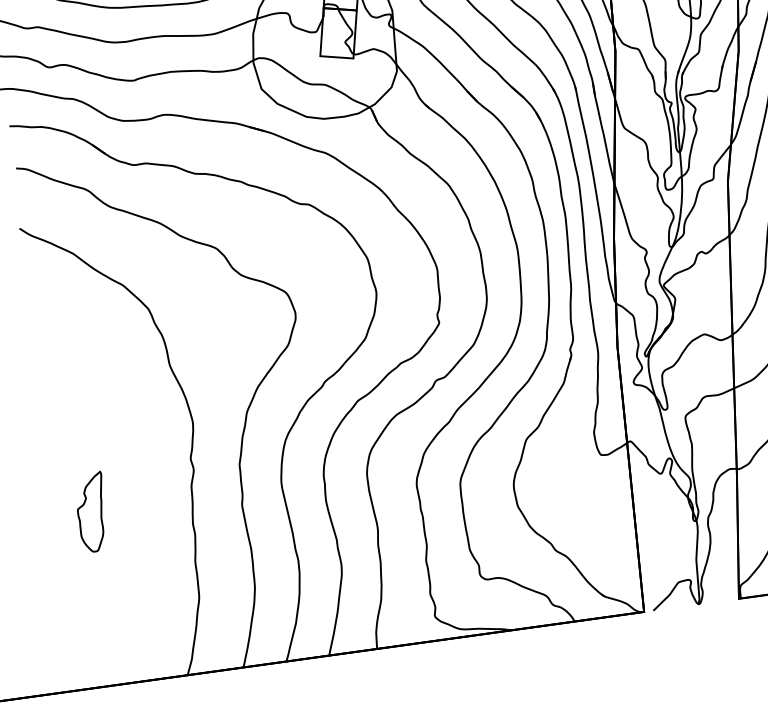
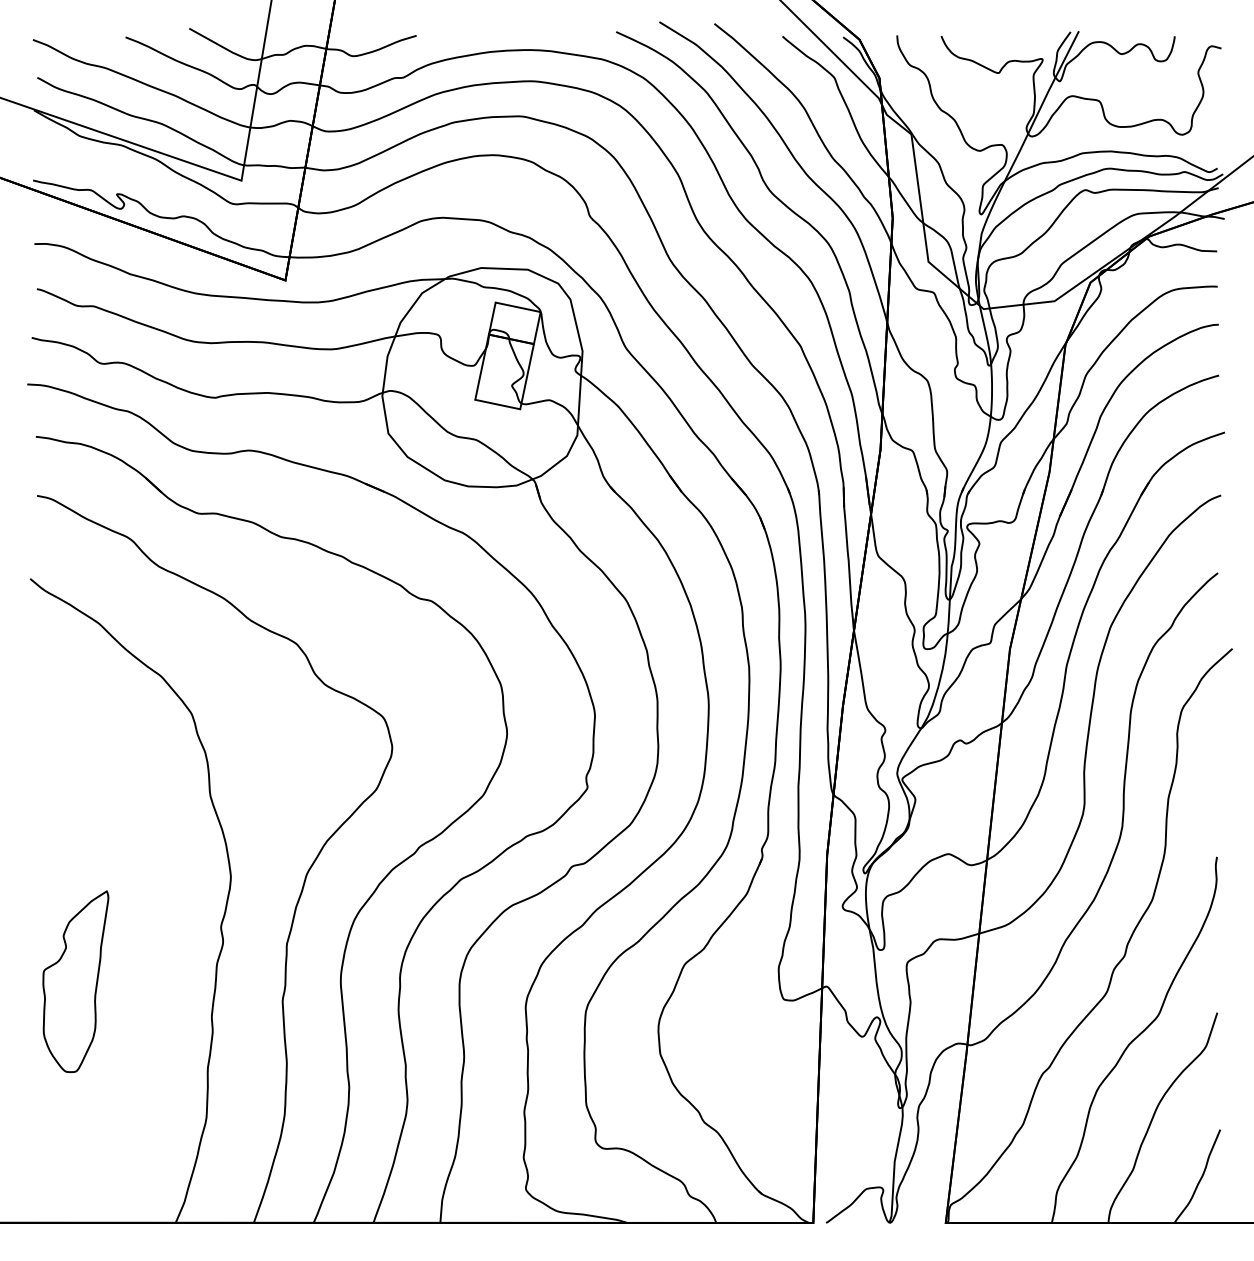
part: (91, 512) -> (75, 981), size x1.67

